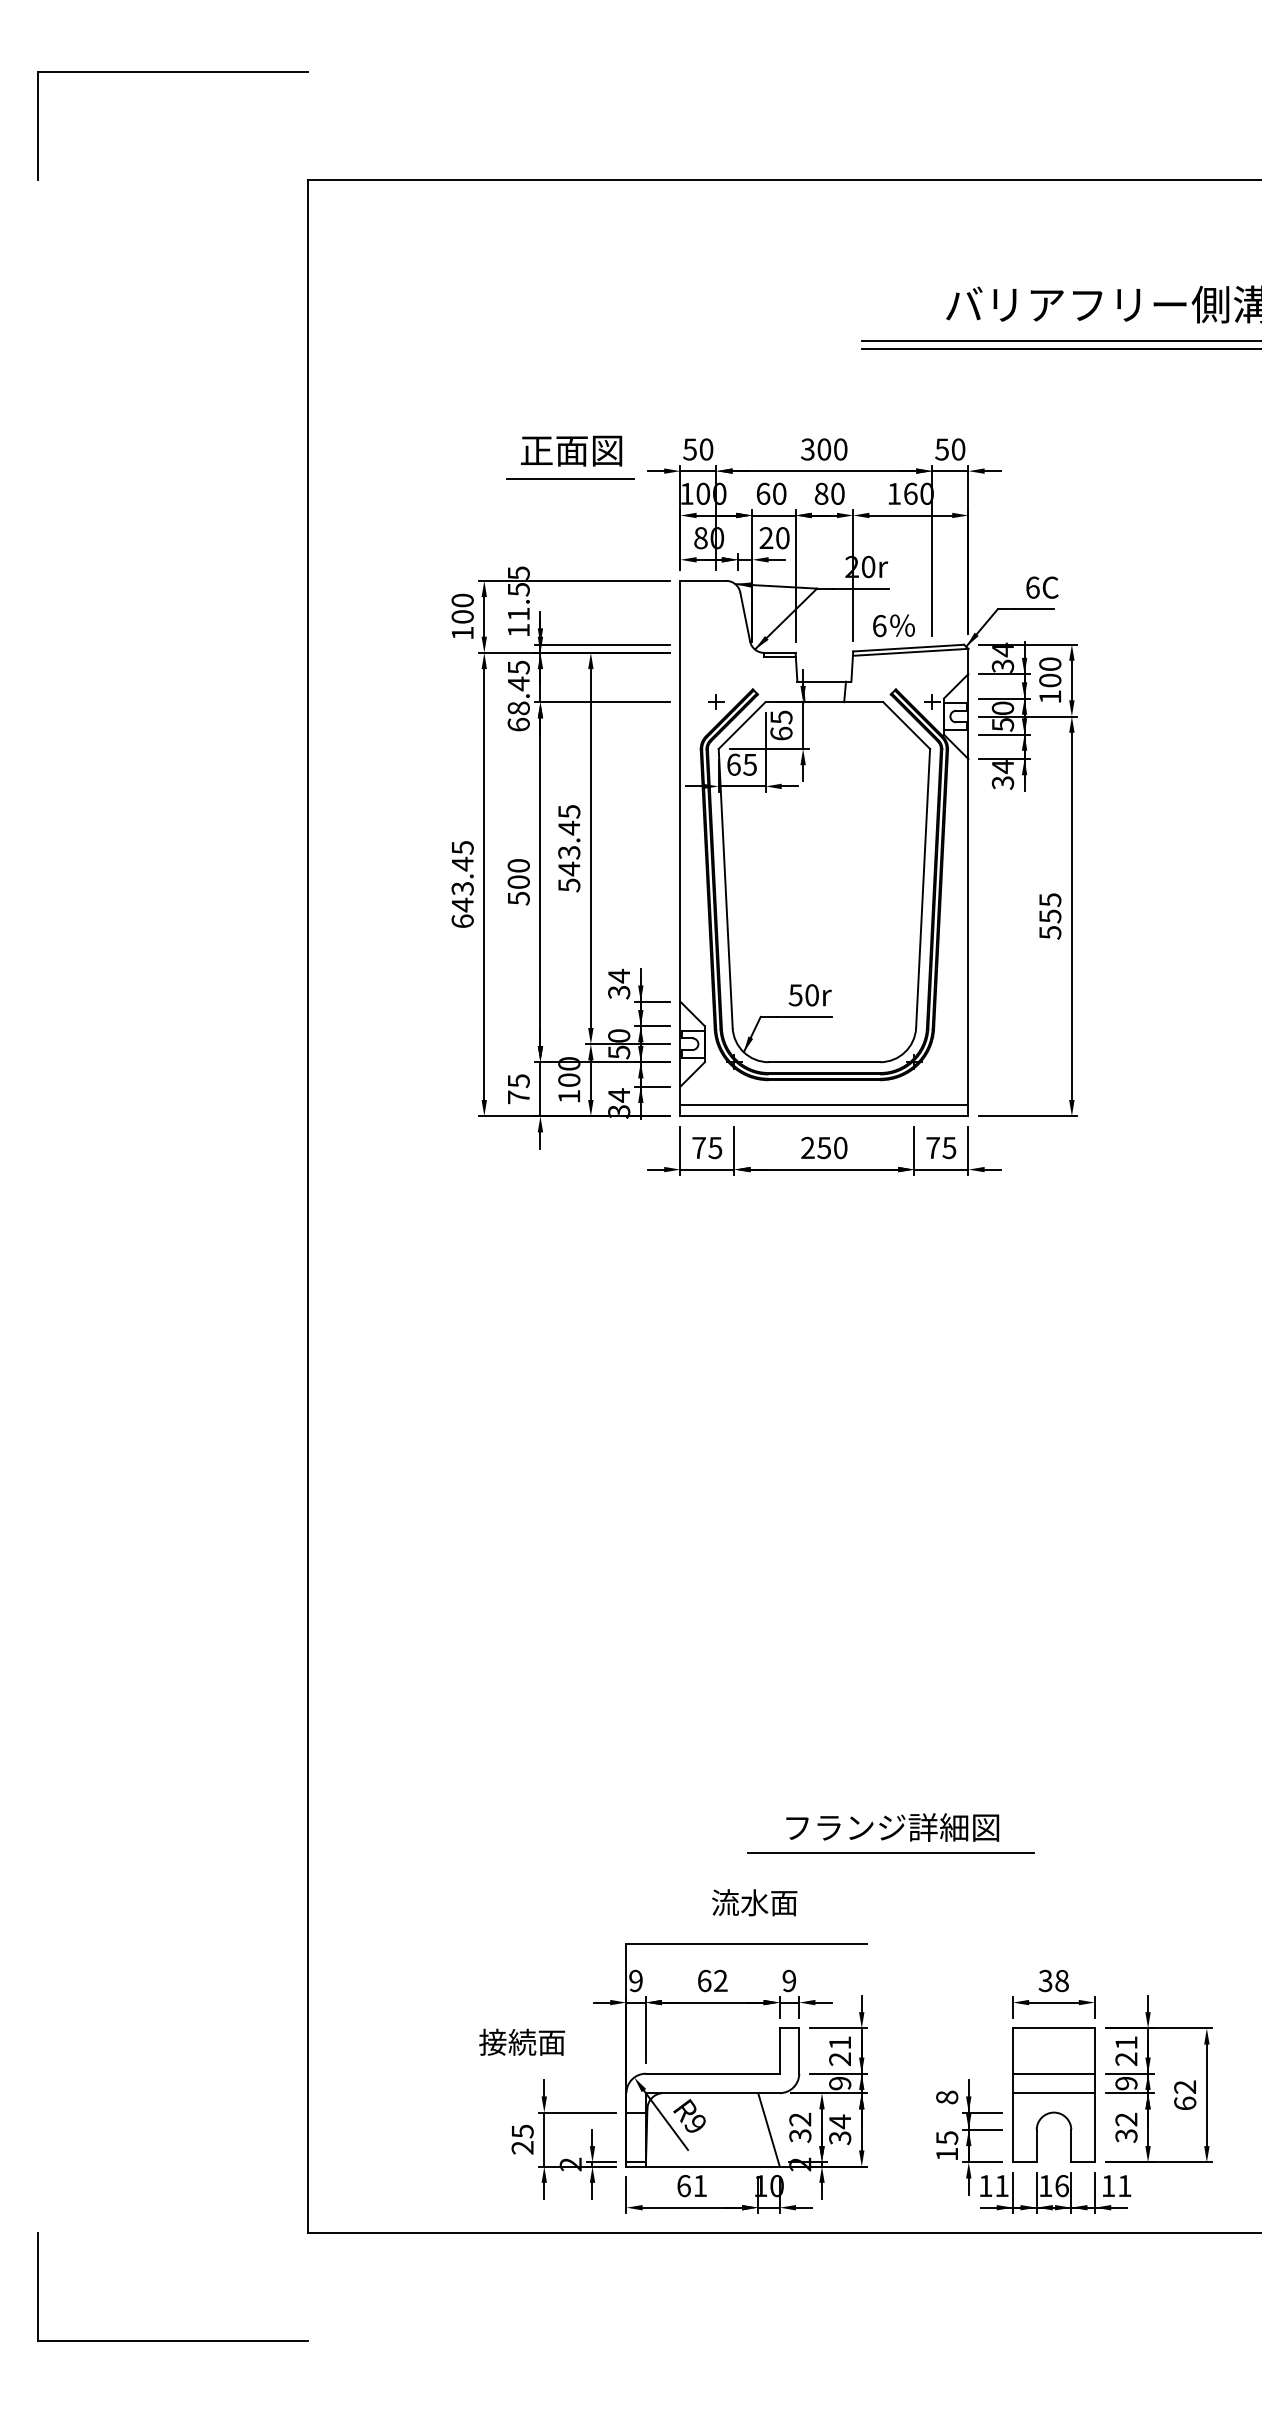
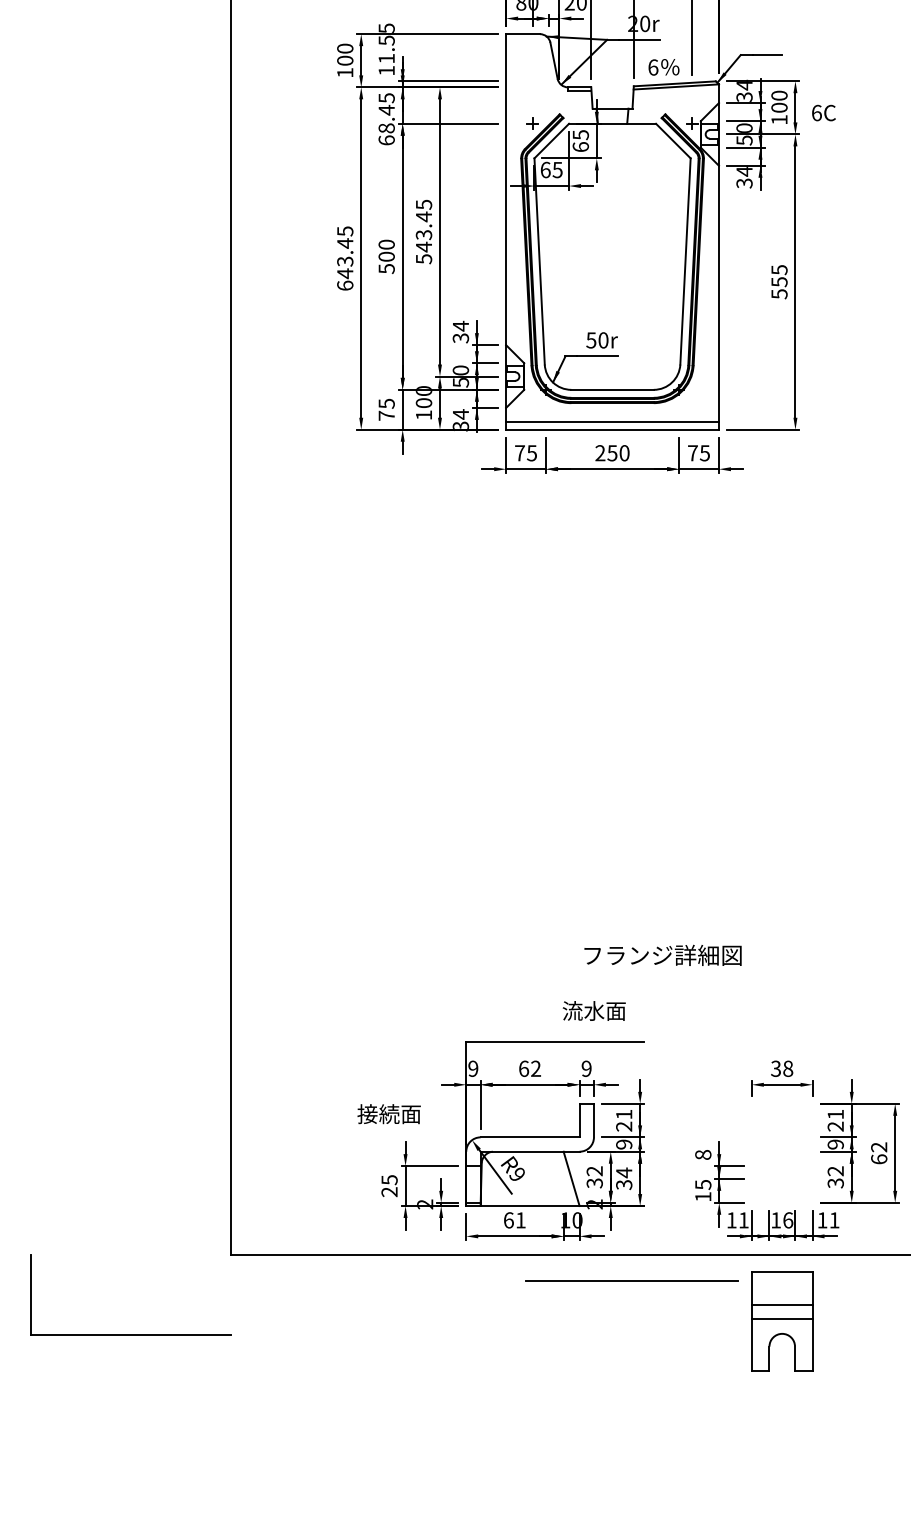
text: (1042, 587) -> (823, 112), moved
line: (890, 1852) -> (631, 1280), moved
text: (754, 1902) -> (594, 1010), moved
part: (1053, 2094) -> (781, 1320), moved

